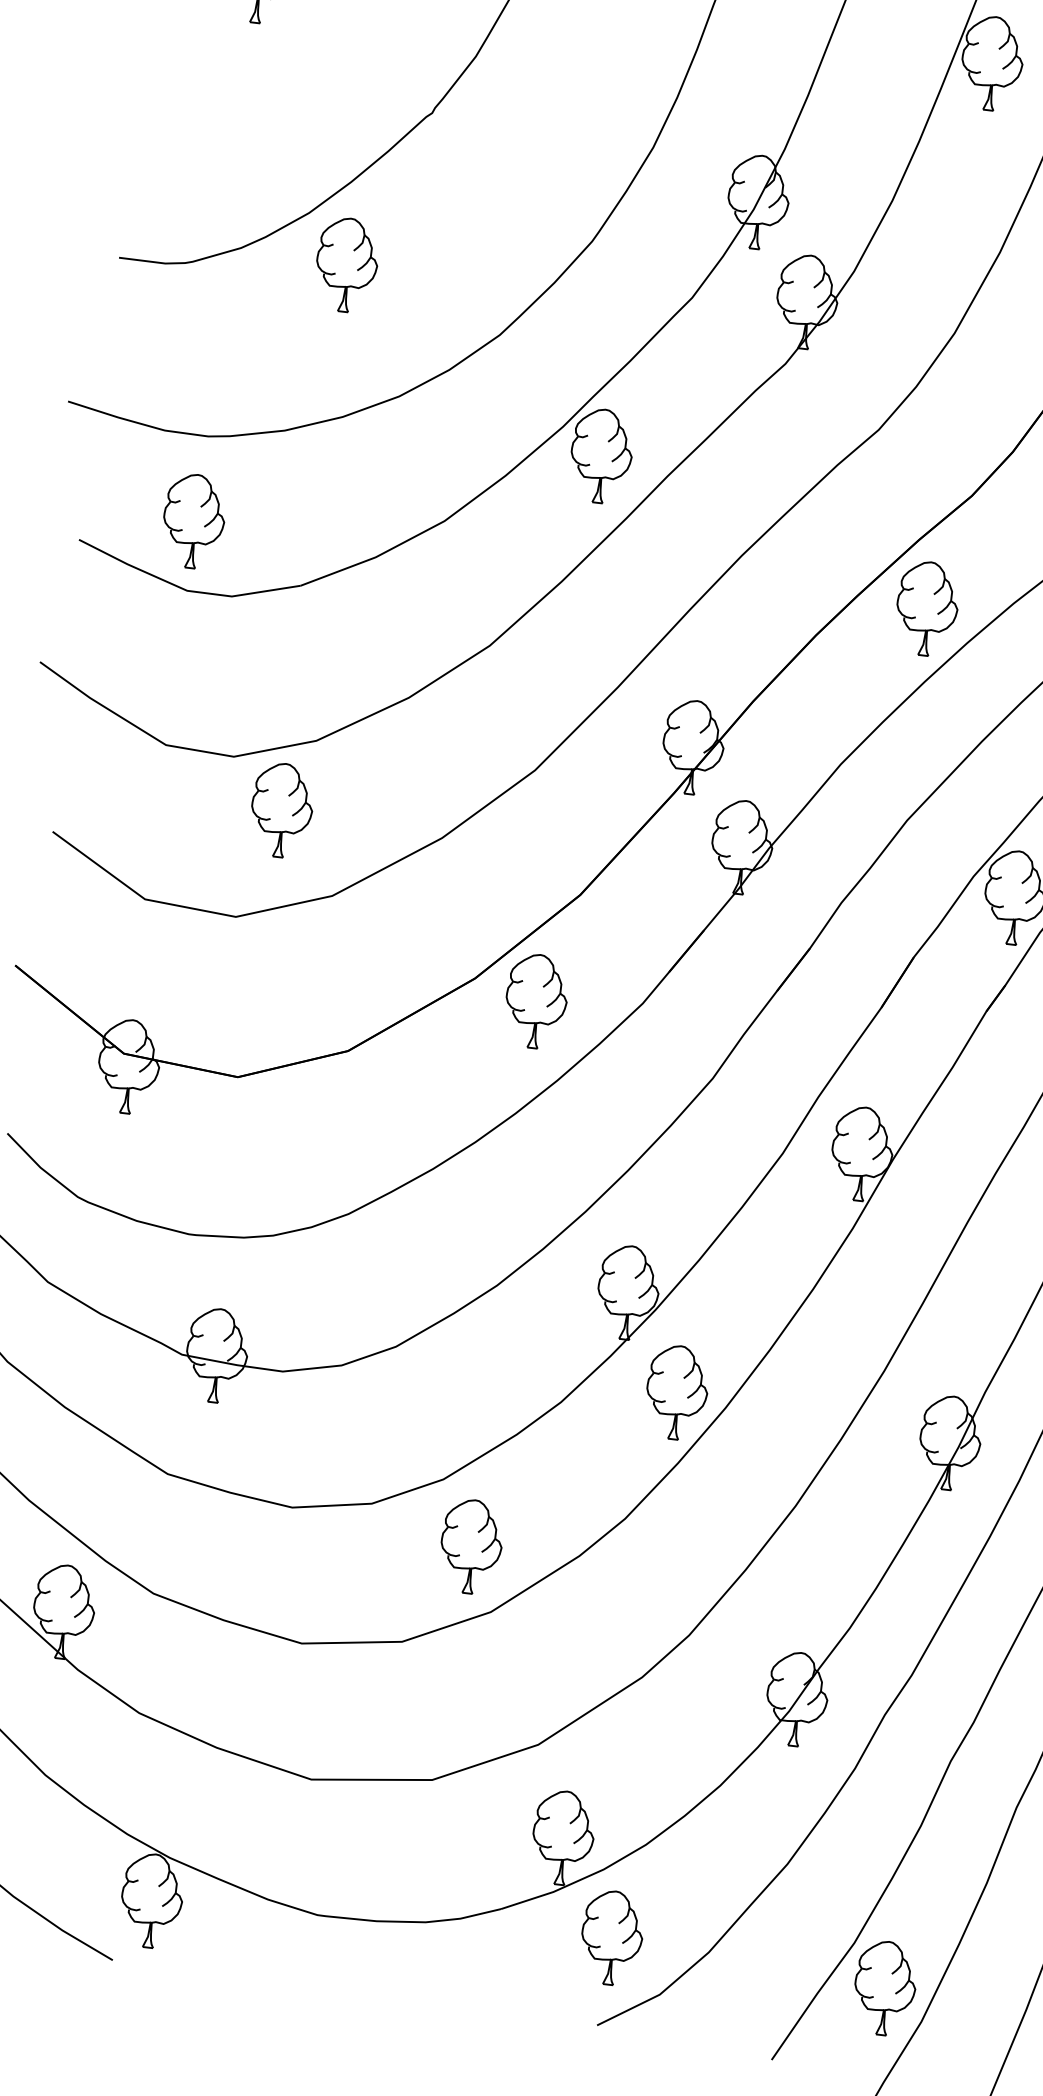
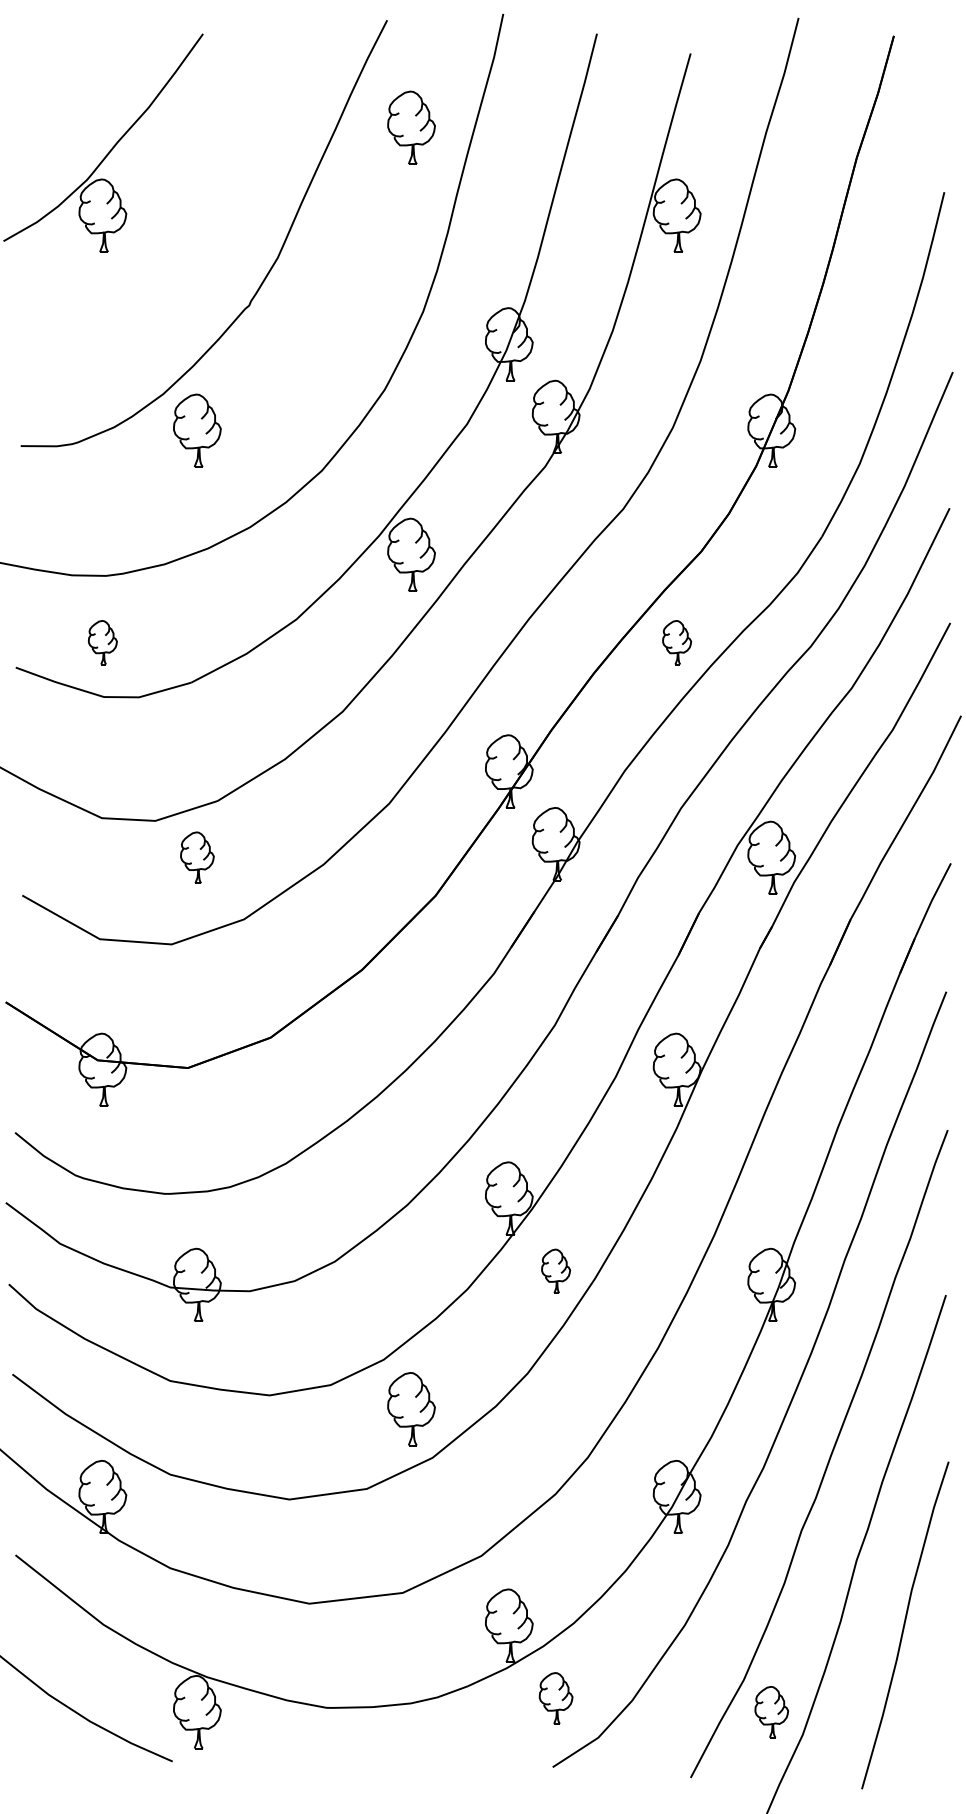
part: (193, 520) -> (102, 642), size x0.6
part: (926, 608) -> (676, 642), size x0.6
part: (282, 809) -> (197, 857), size x0.7
part: (536, 1000) -> (411, 981), removed
part: (676, 1392) -> (555, 1271), size x0.6
part: (611, 1938) -> (555, 1698), size x0.7
part: (884, 1988) -> (771, 1712), size x0.7

